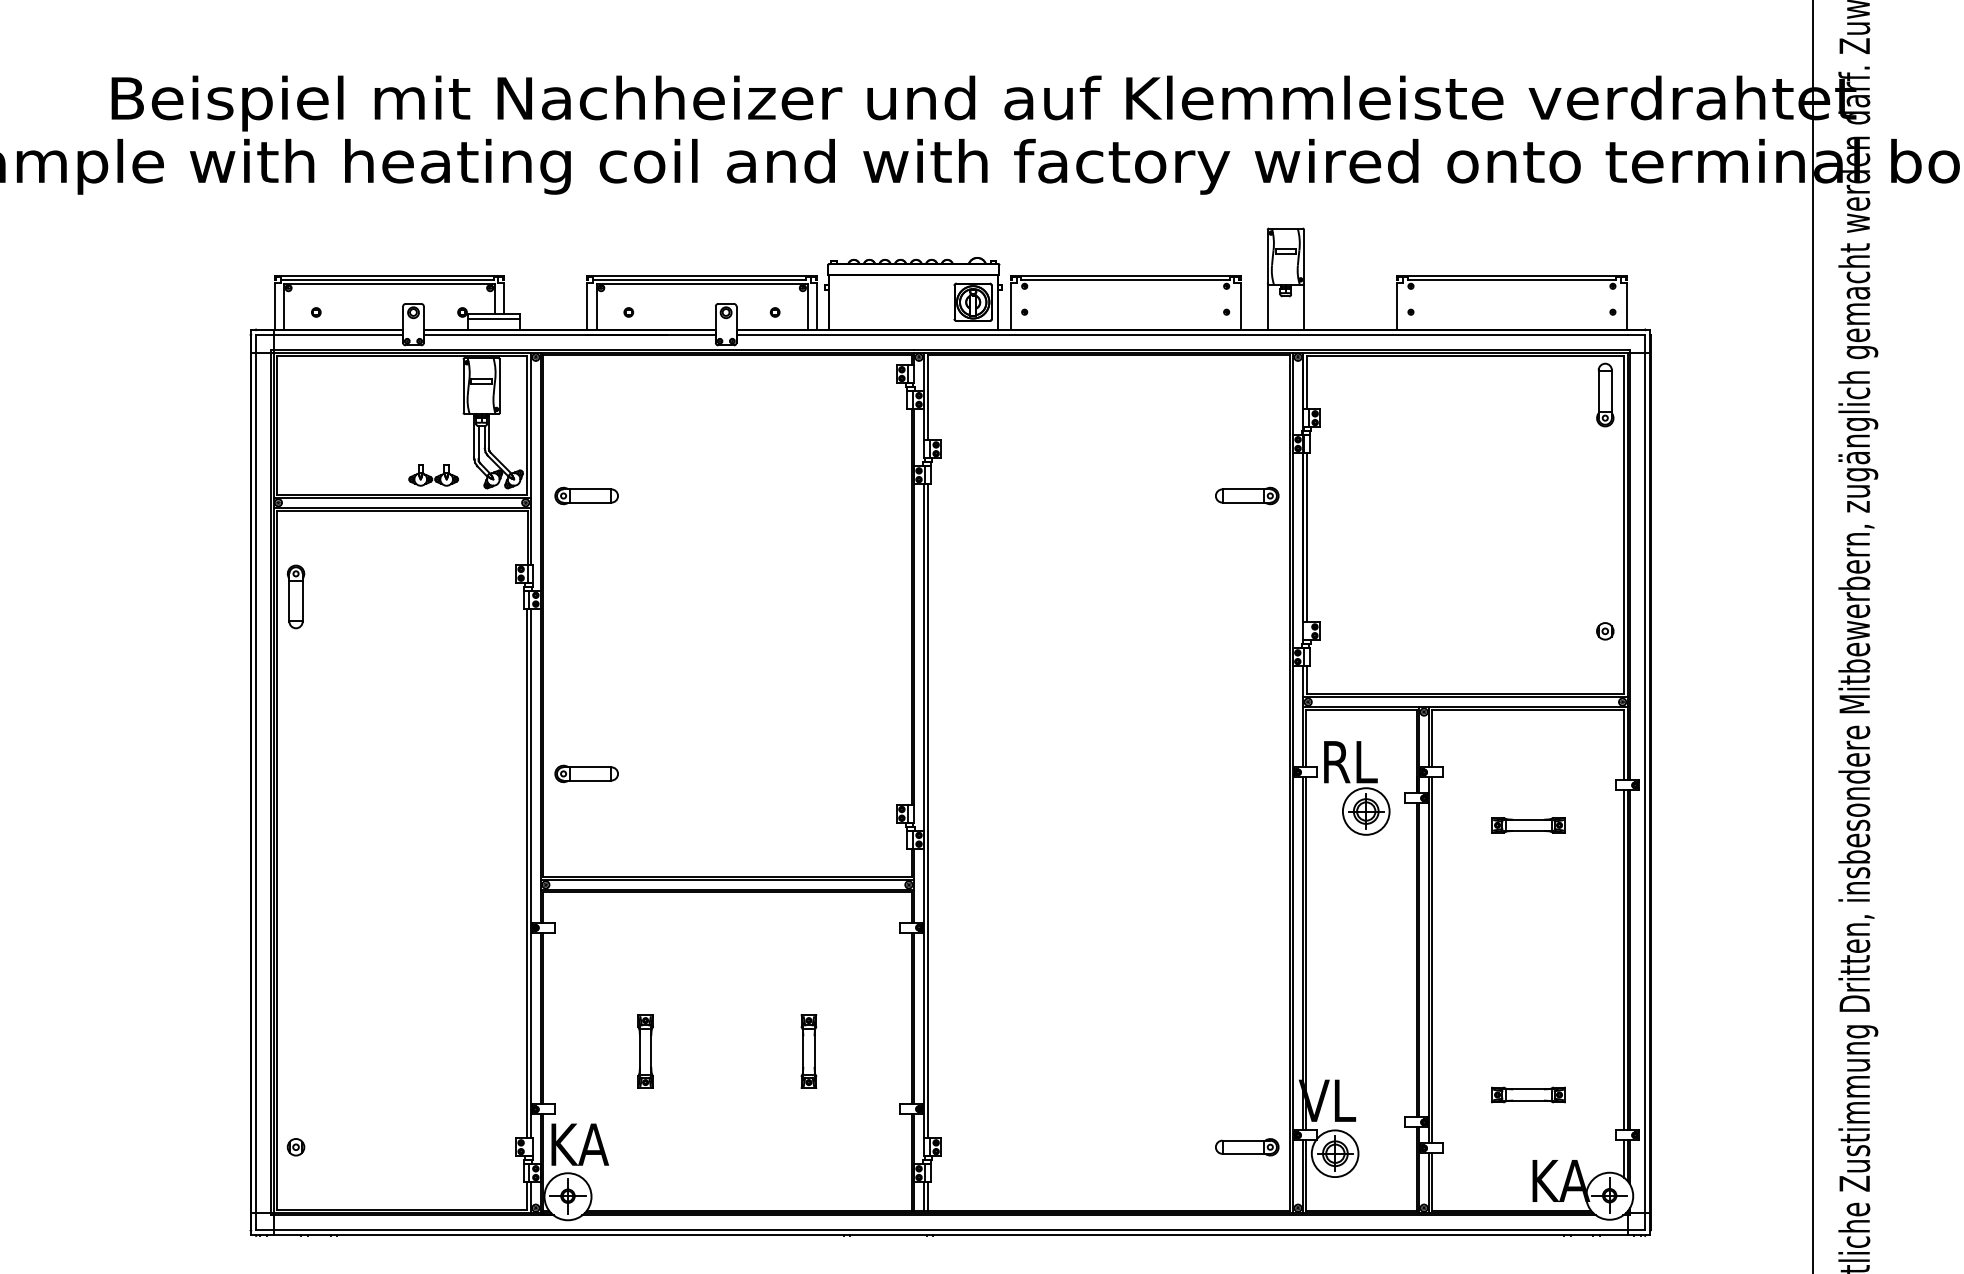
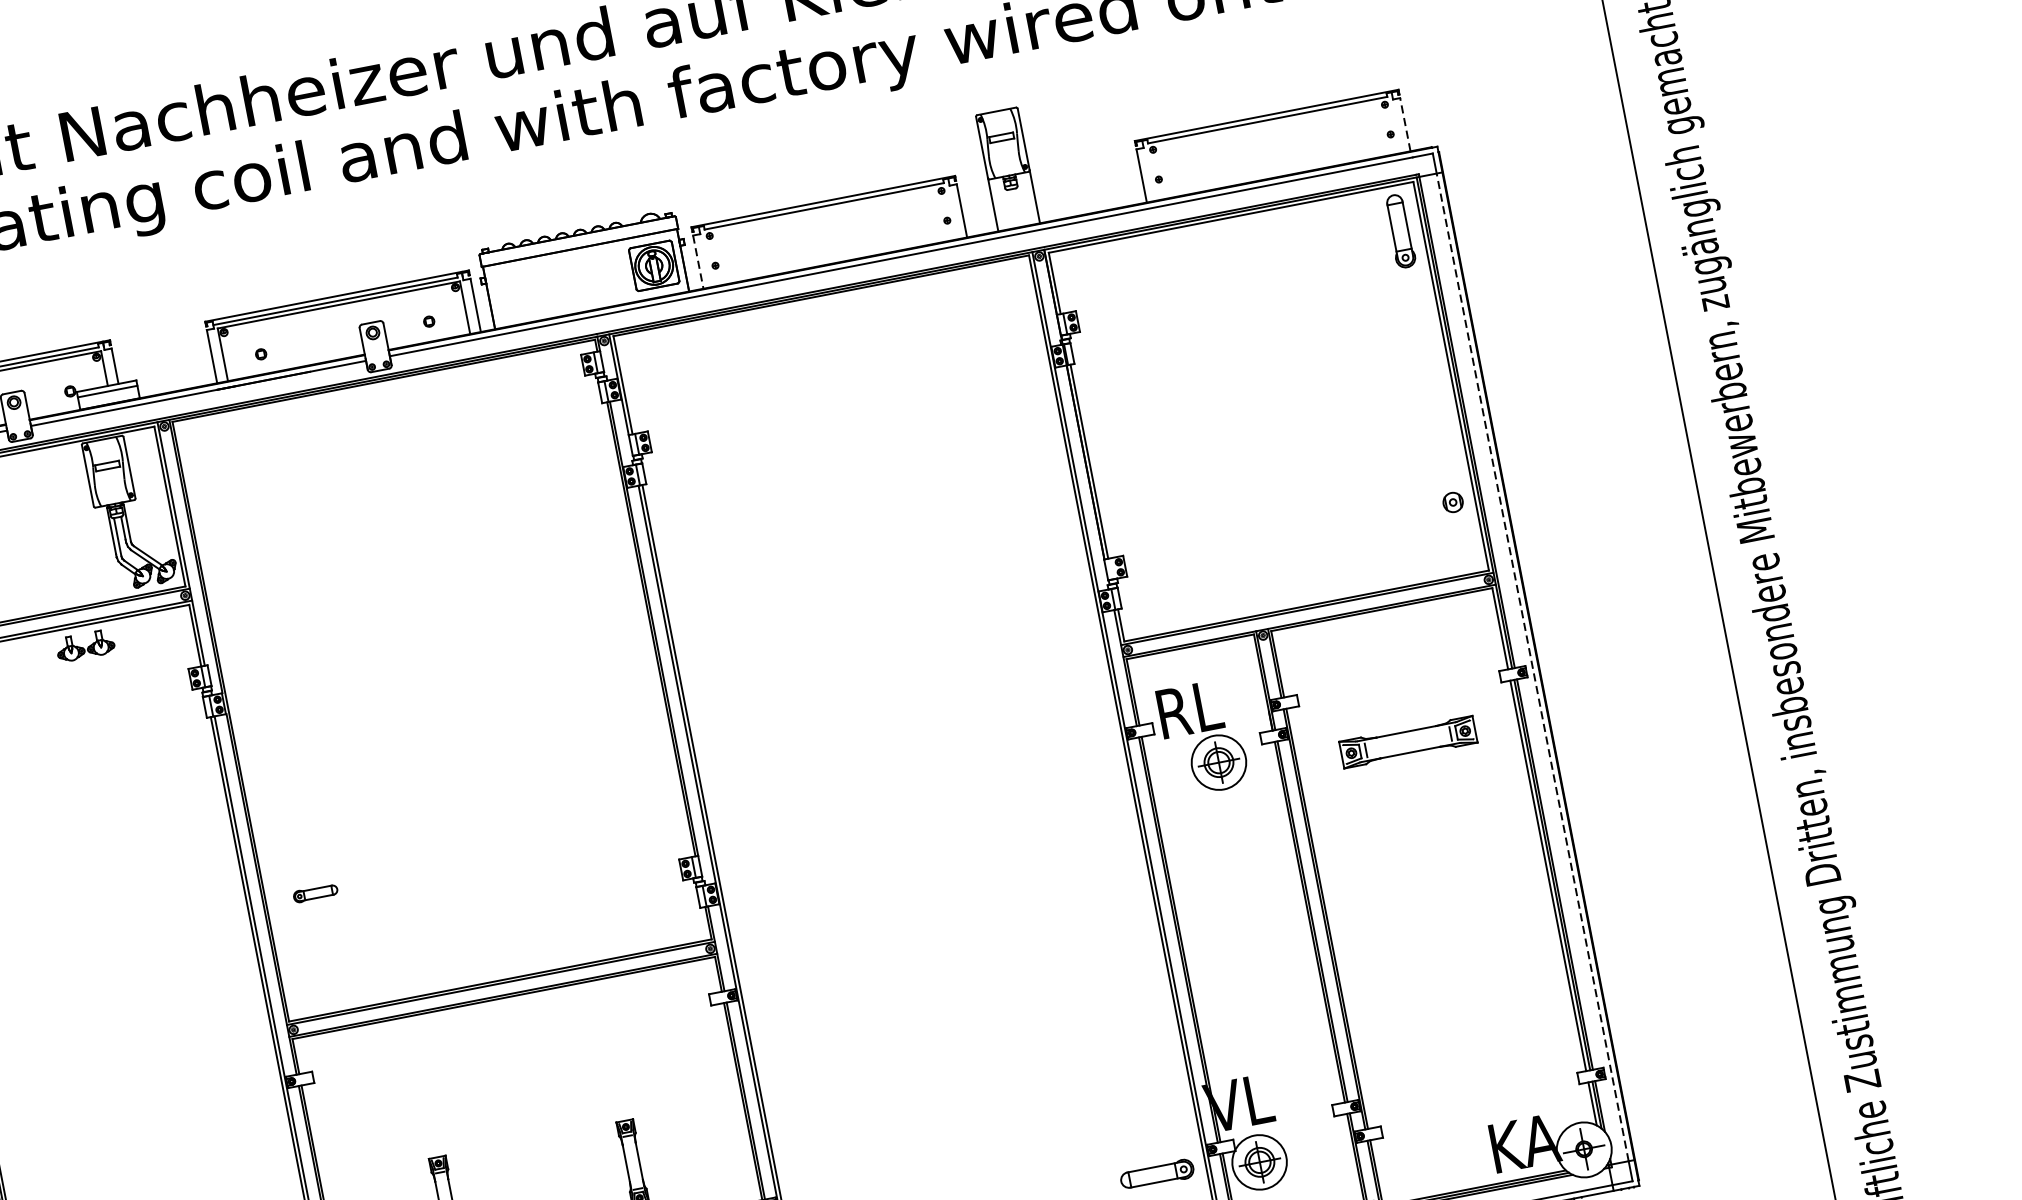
line: (1626, 305) -> (1404, 123), solid -> dashed
line: (1010, 306) -> (697, 262), solid -> dashed
part: (433, 475) -> (85, 645), moved
part: (586, 495) -> (253, 573), removed
part: (1247, 495) -> (1012, 426), removed
part: (586, 773) -> (315, 892), size x0.6
line: (1645, 782) -> (1533, 667), solid -> dashed
part: (1528, 825) -> (1408, 742), size x1.6
part: (1528, 1094) -> (1468, 1051), removed

